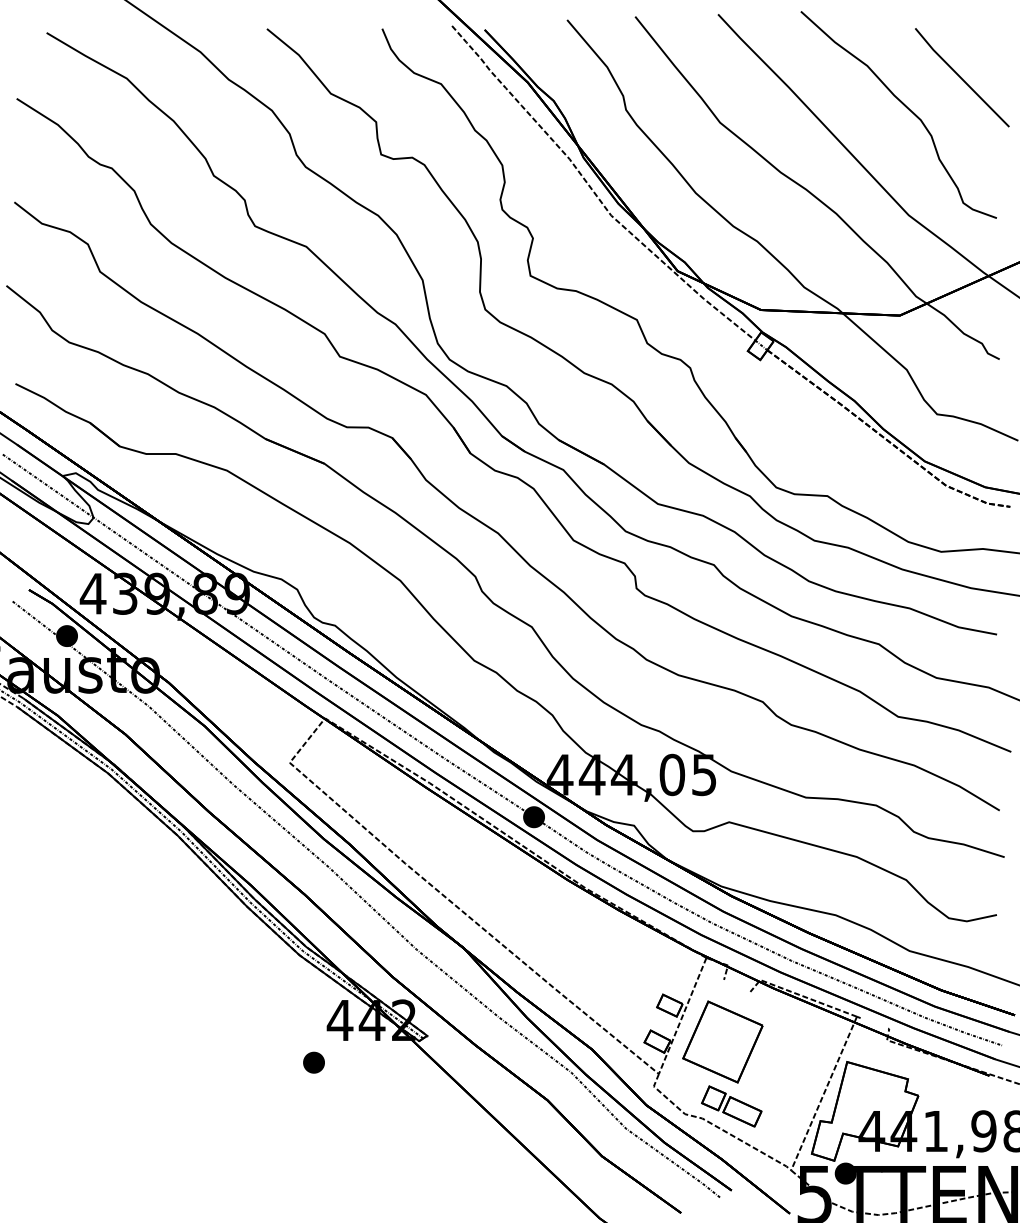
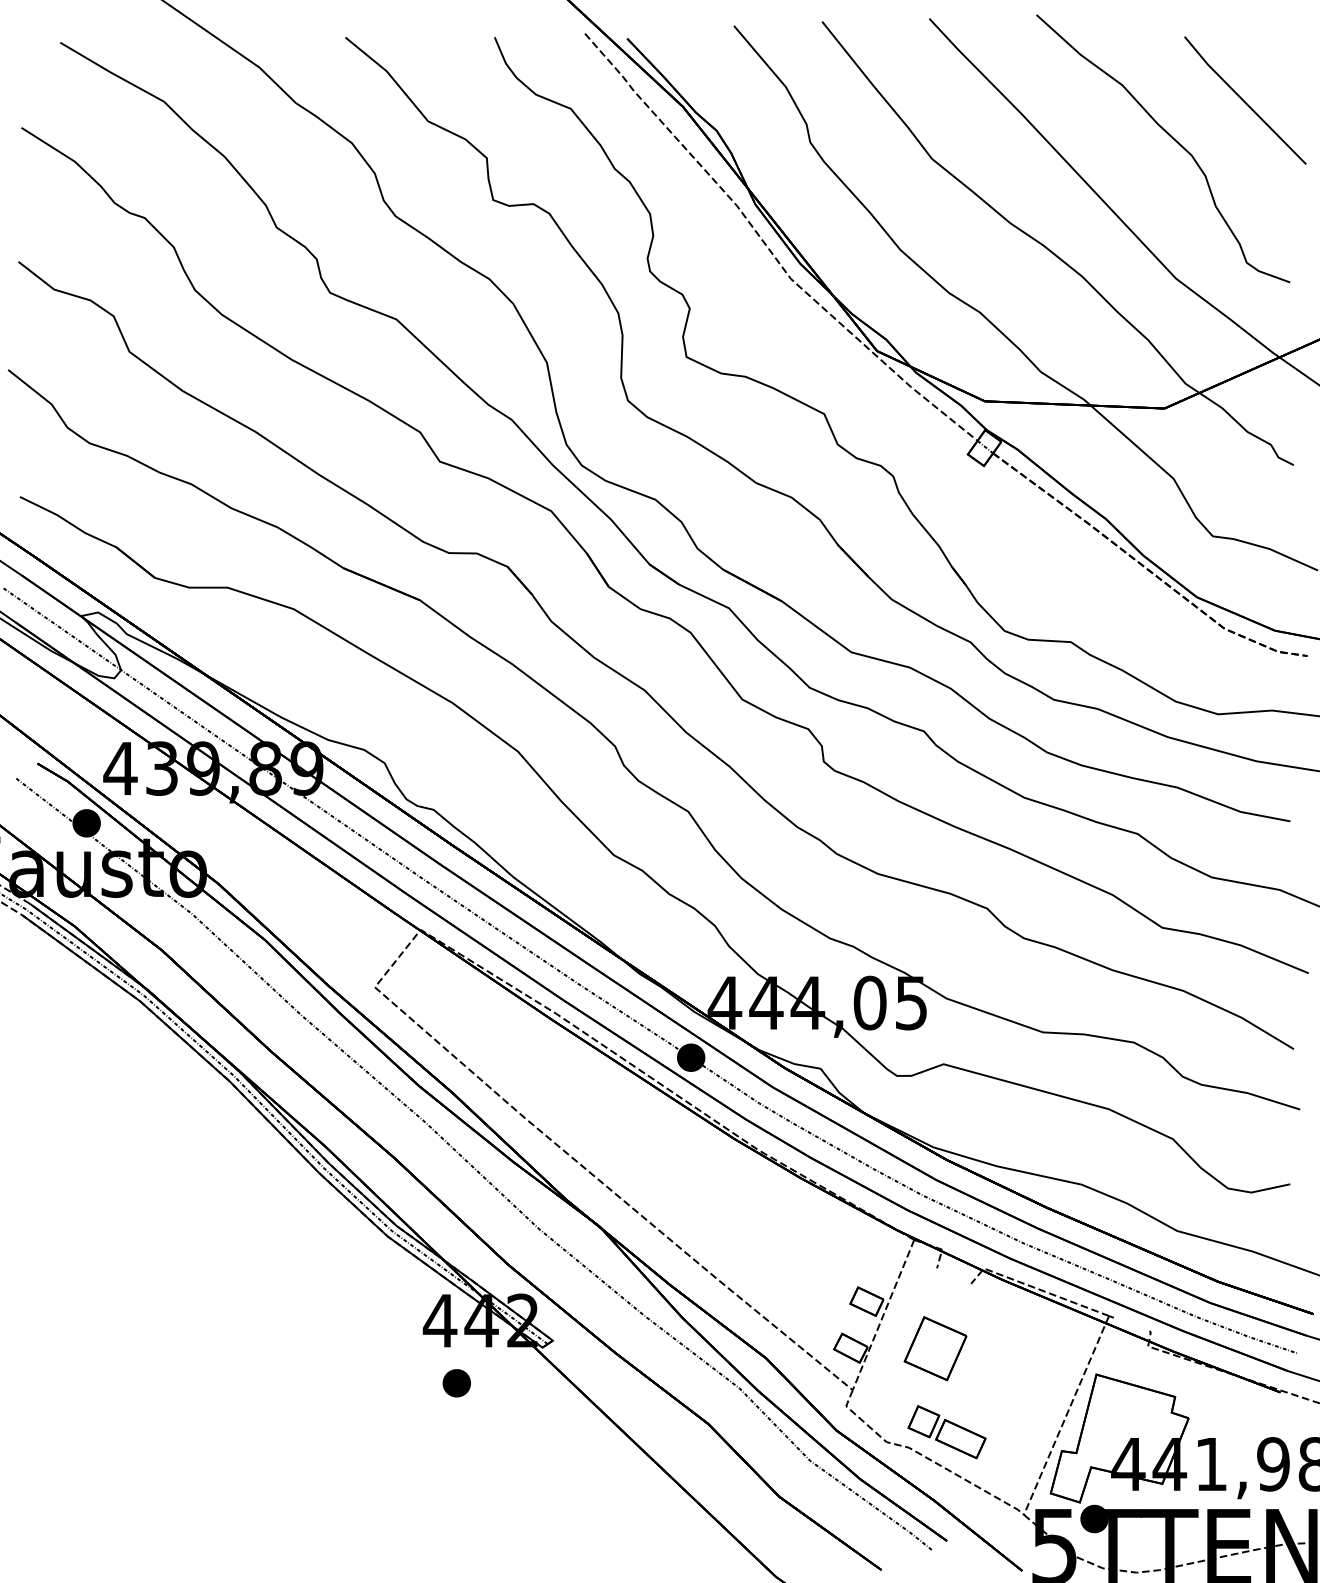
part: (722, 1041) -> (935, 1348), size x0.6
part: (313, 1062) -> (456, 1382), moved

